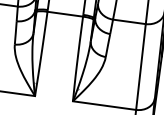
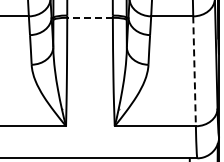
line: (65, 14) -> (90, 17), solid -> dashed
line: (140, 67) -> (194, 71), solid -> dashed

